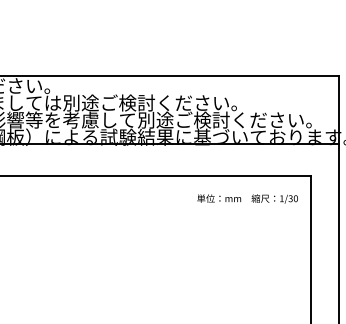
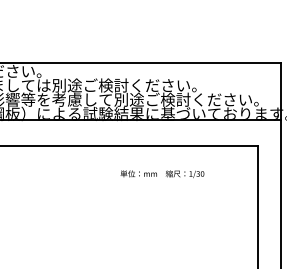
text: (247, 198) -> (162, 173), moved

